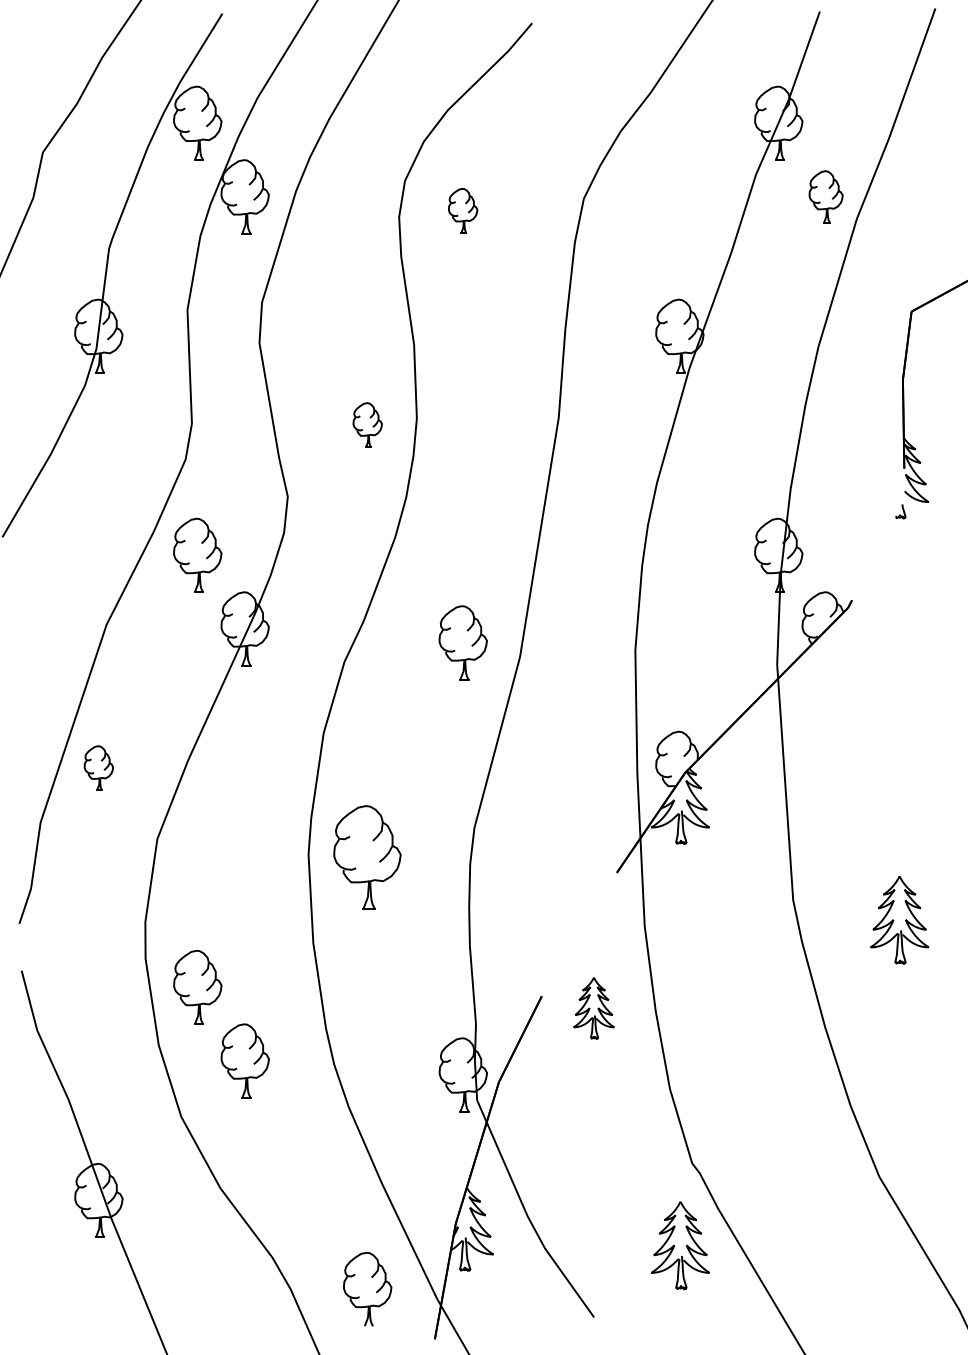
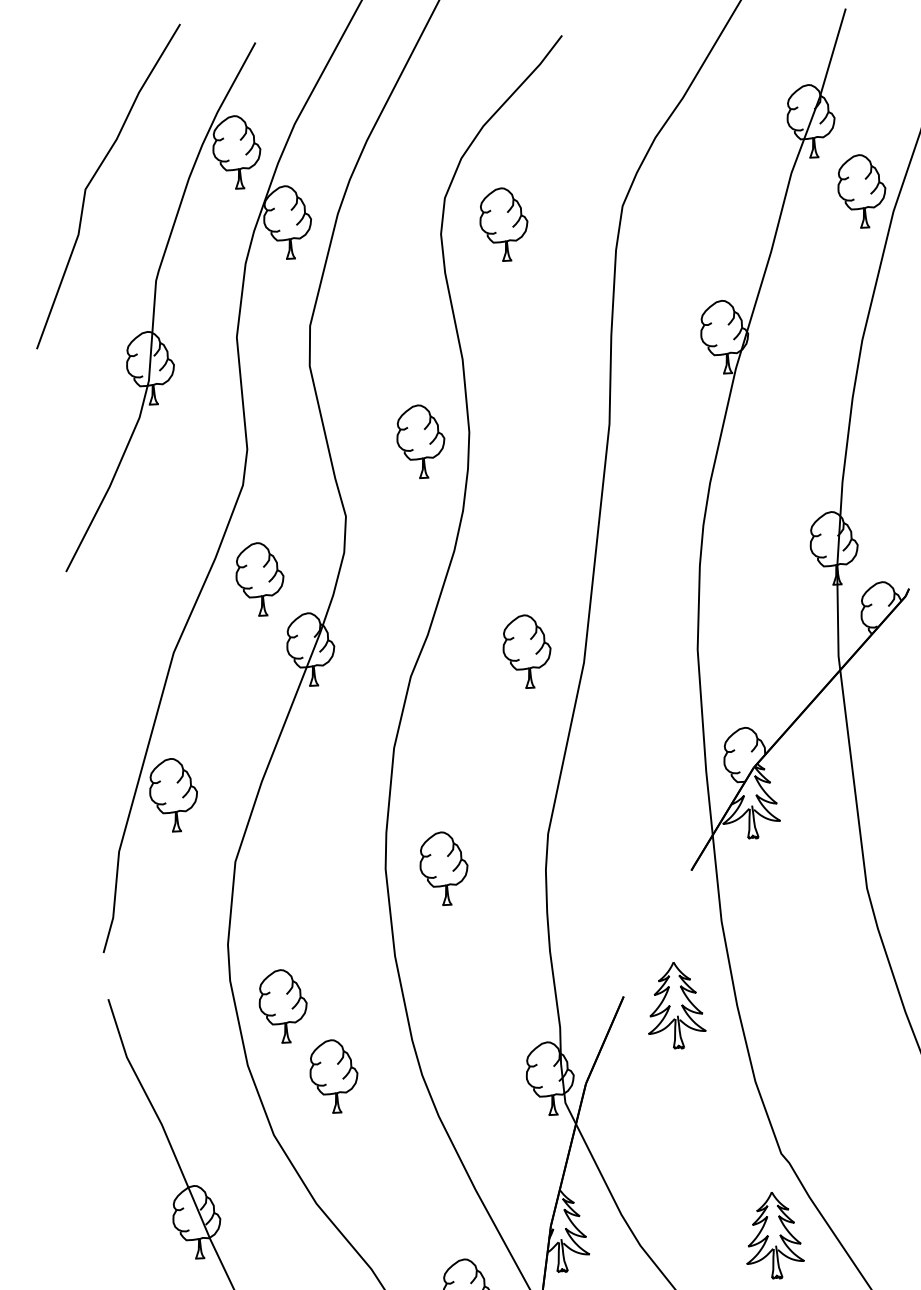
part: (825, 196) -> (861, 191), size x1.43
part: (462, 210) -> (503, 224), size x1.67
part: (367, 424) -> (420, 440), size x1.67
part: (98, 767) -> (173, 794), size x1.67
part: (367, 856) -> (443, 867), size x0.71
part: (593, 1008) -> (675, 1005), size x1.43

